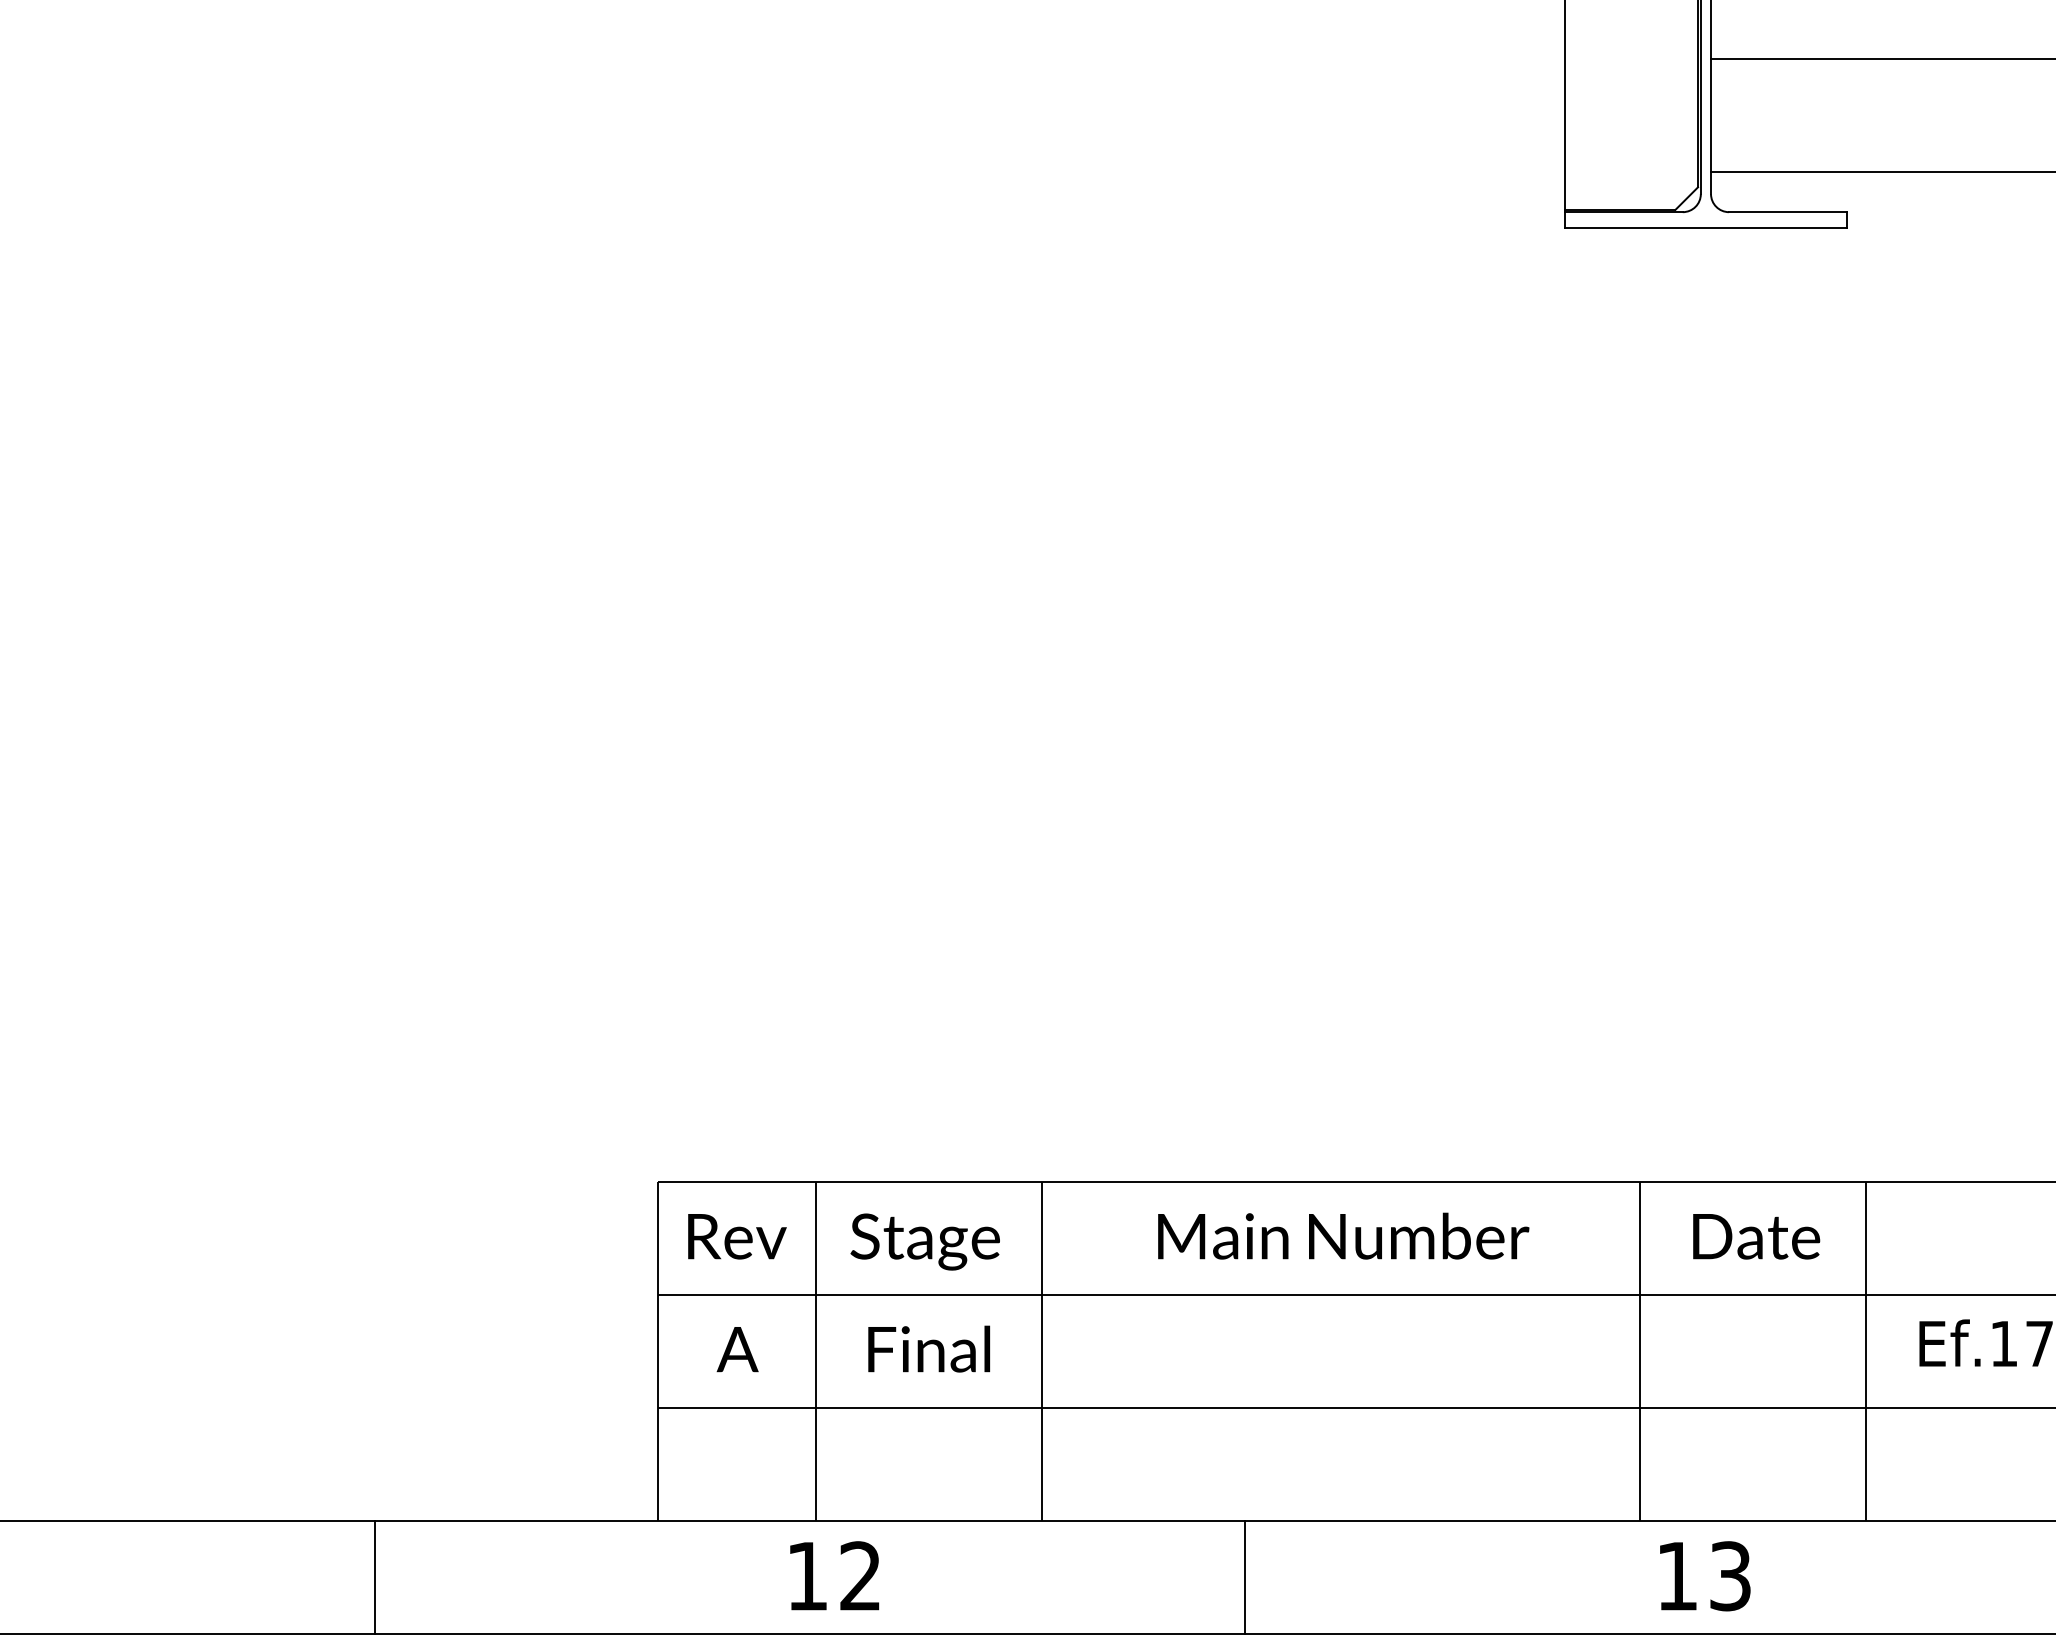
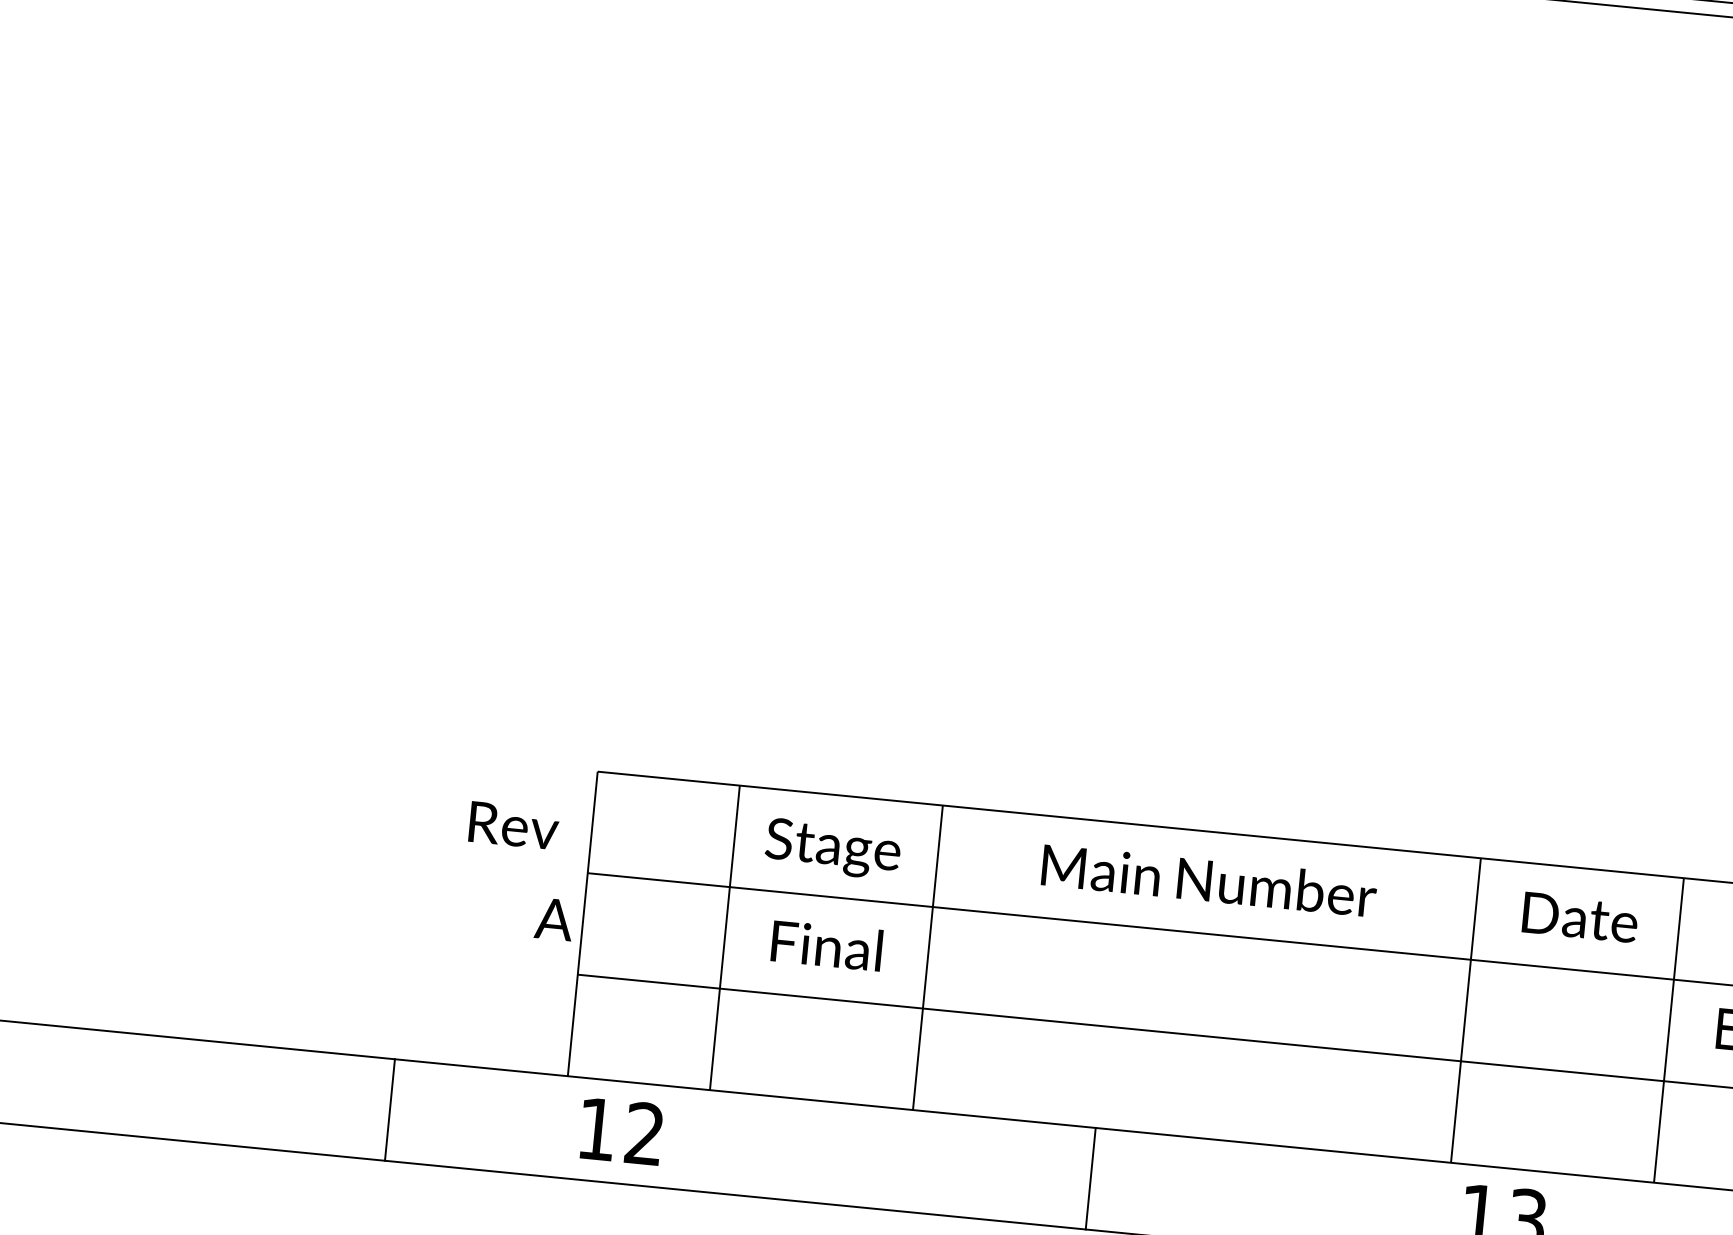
text: (737, 1236) -> (514, 825), moved
text: (737, 1349) -> (554, 919), moved
text: (834, 1575) -> (621, 1130), moved
line: (375, 1576) -> (390, 1109), moved

